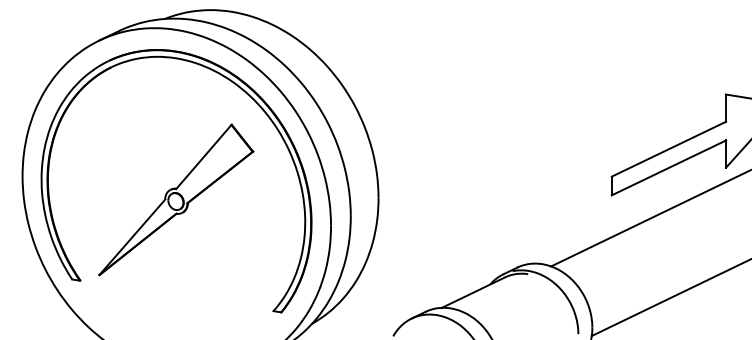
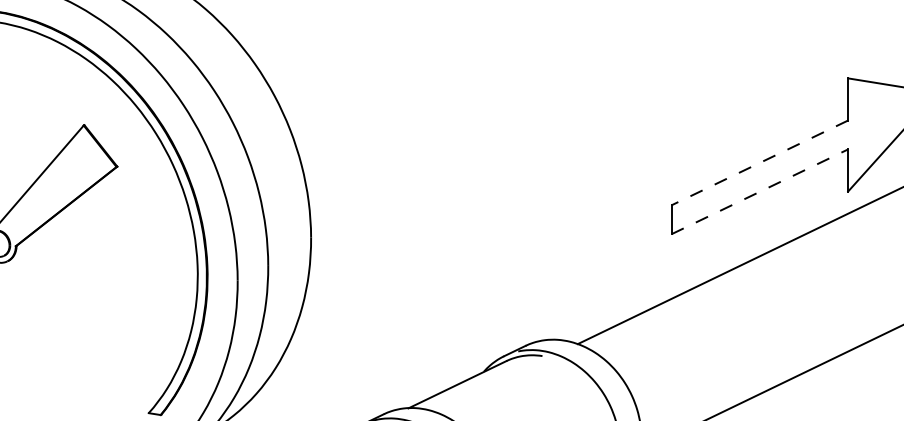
line: (668, 149) -> (759, 163), solid -> dashed
line: (669, 167) -> (760, 191), solid -> dashed

